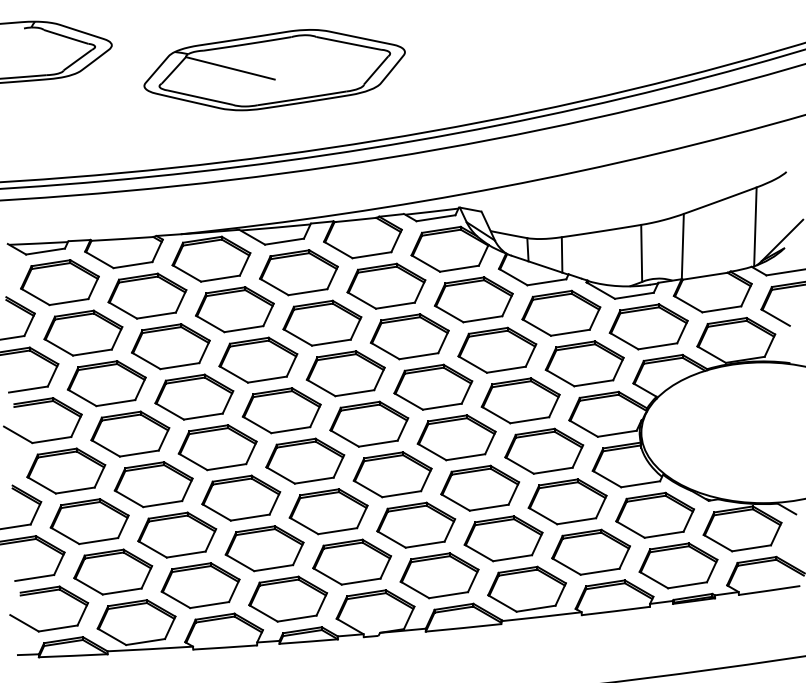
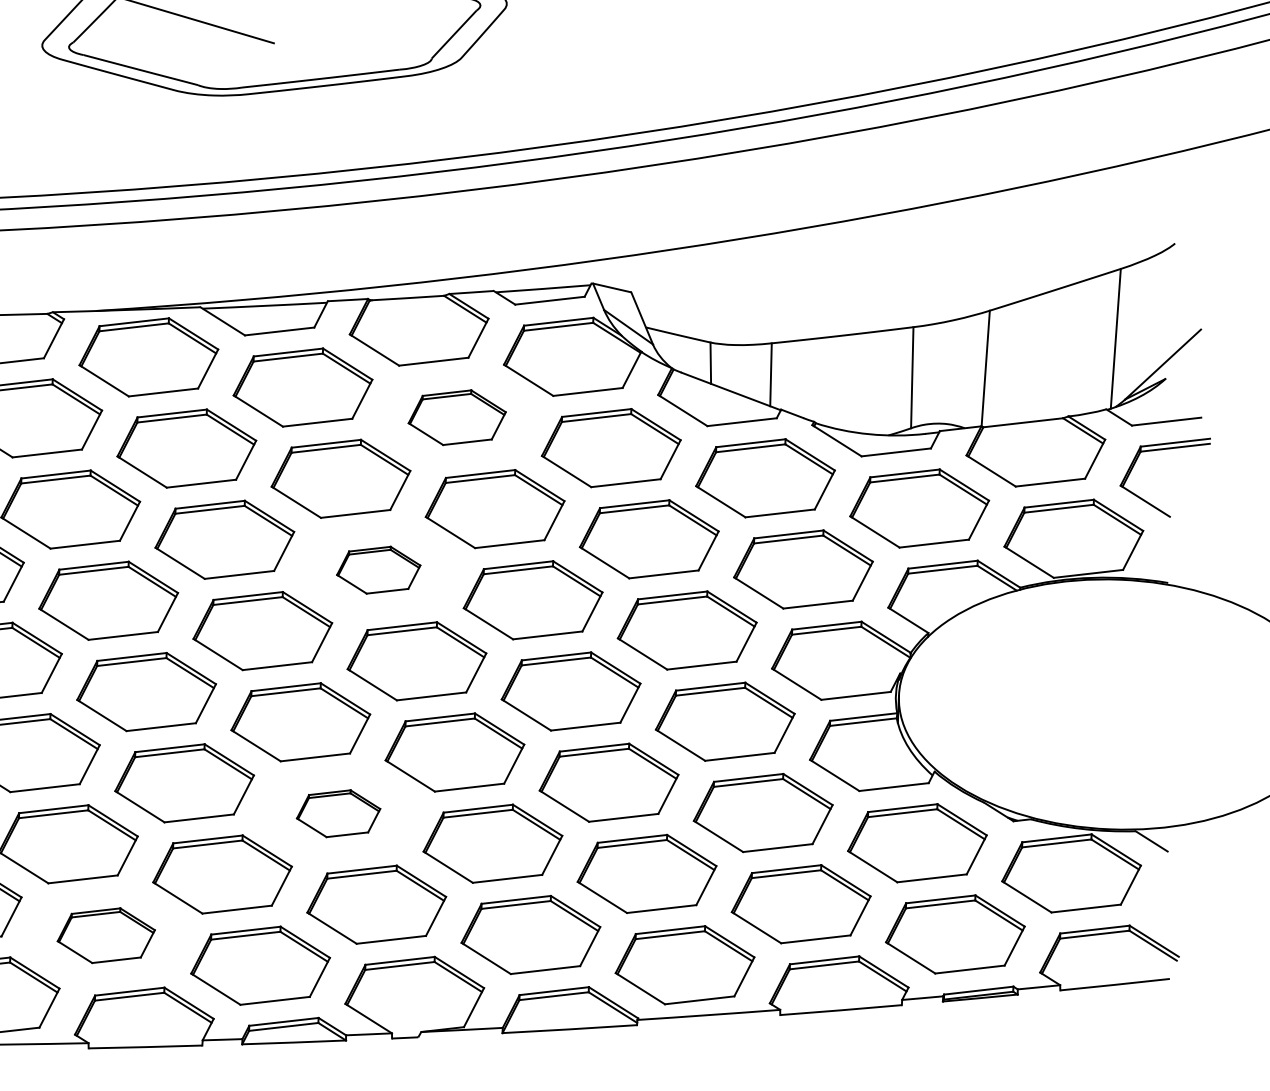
part: (386, 285) -> (457, 416), size x0.7
part: (345, 373) -> (378, 569), size x0.6
part: (328, 511) -> (338, 813), size x0.6
part: (200, 585) -> (106, 935), size x0.7

